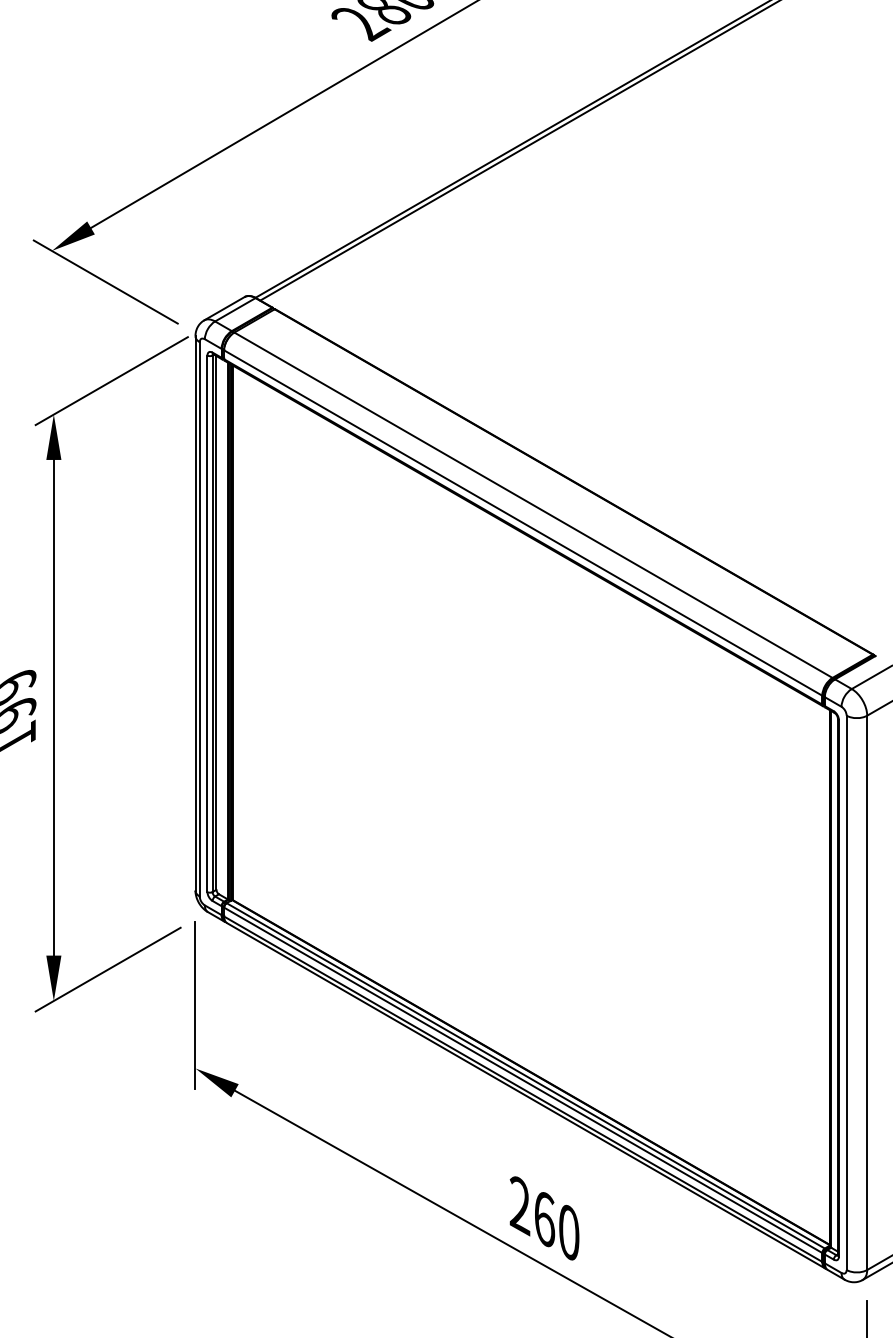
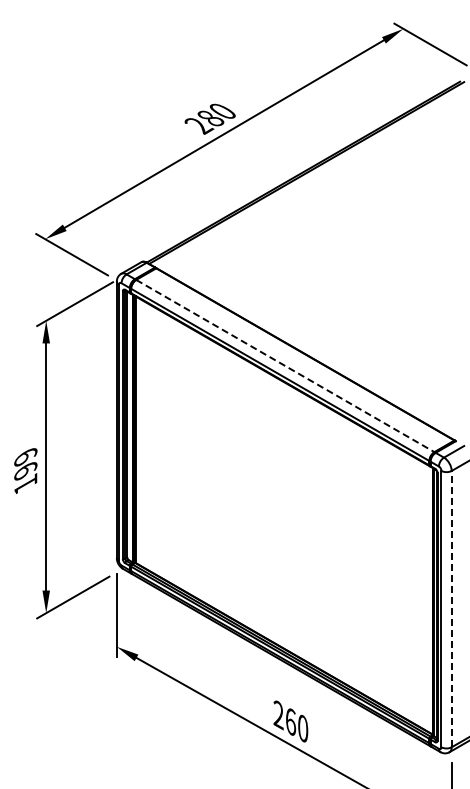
line: (533, 506) -> (285, 366), solid -> dashed
line: (866, 991) -> (451, 608), solid -> dashed

